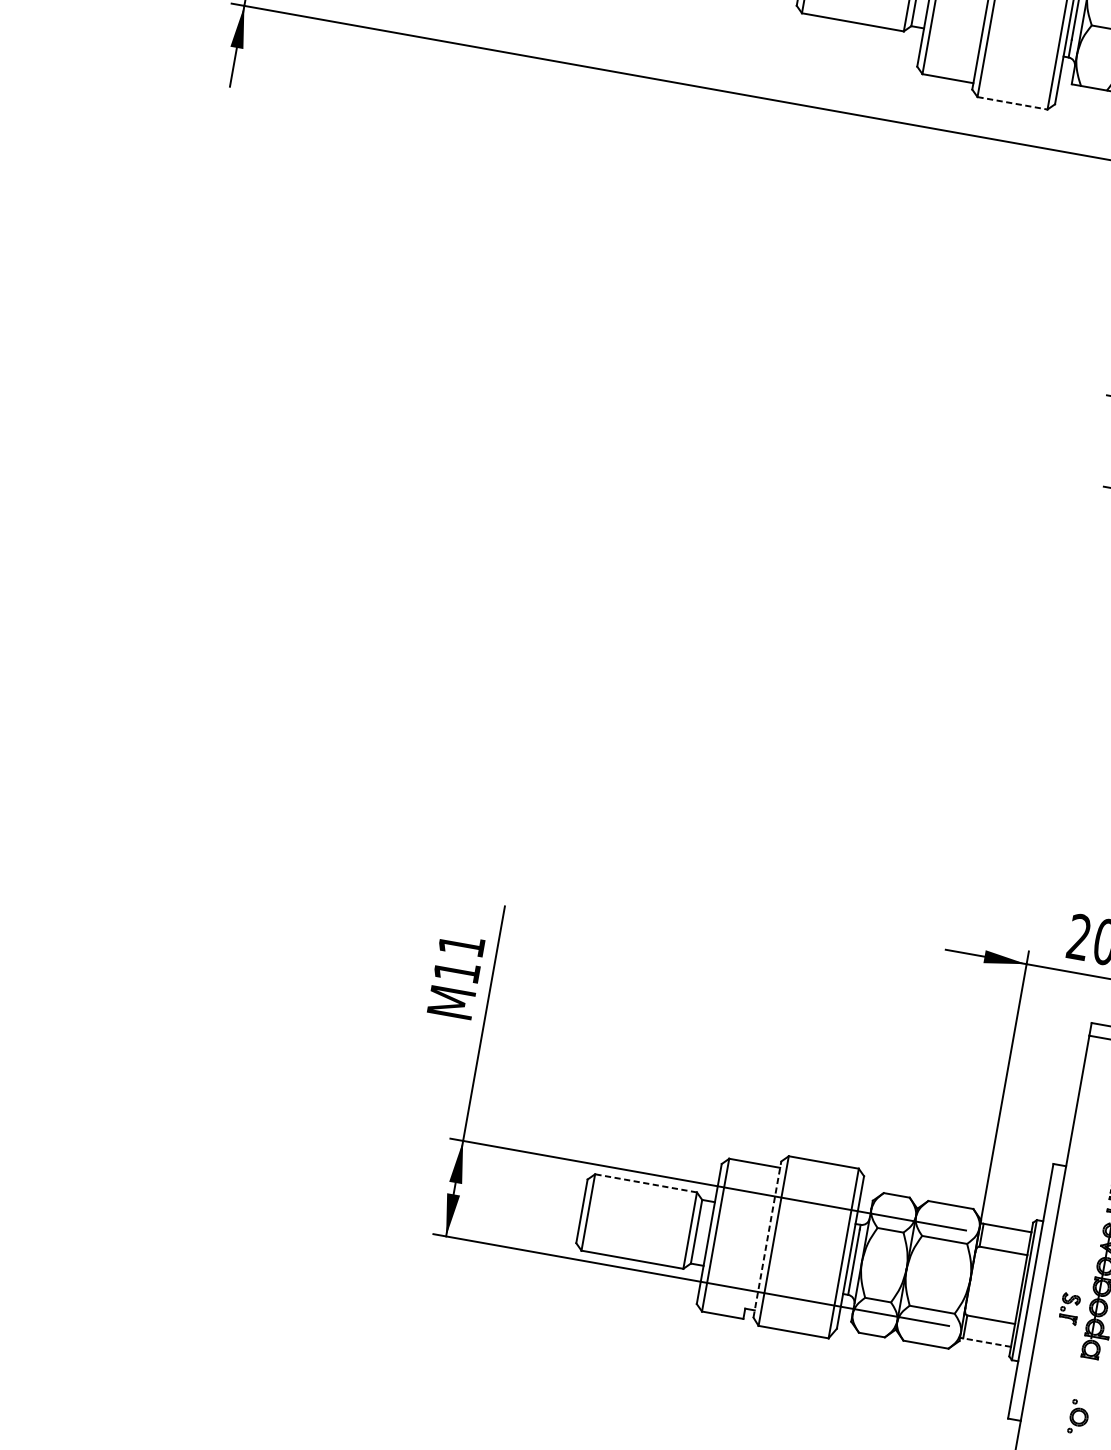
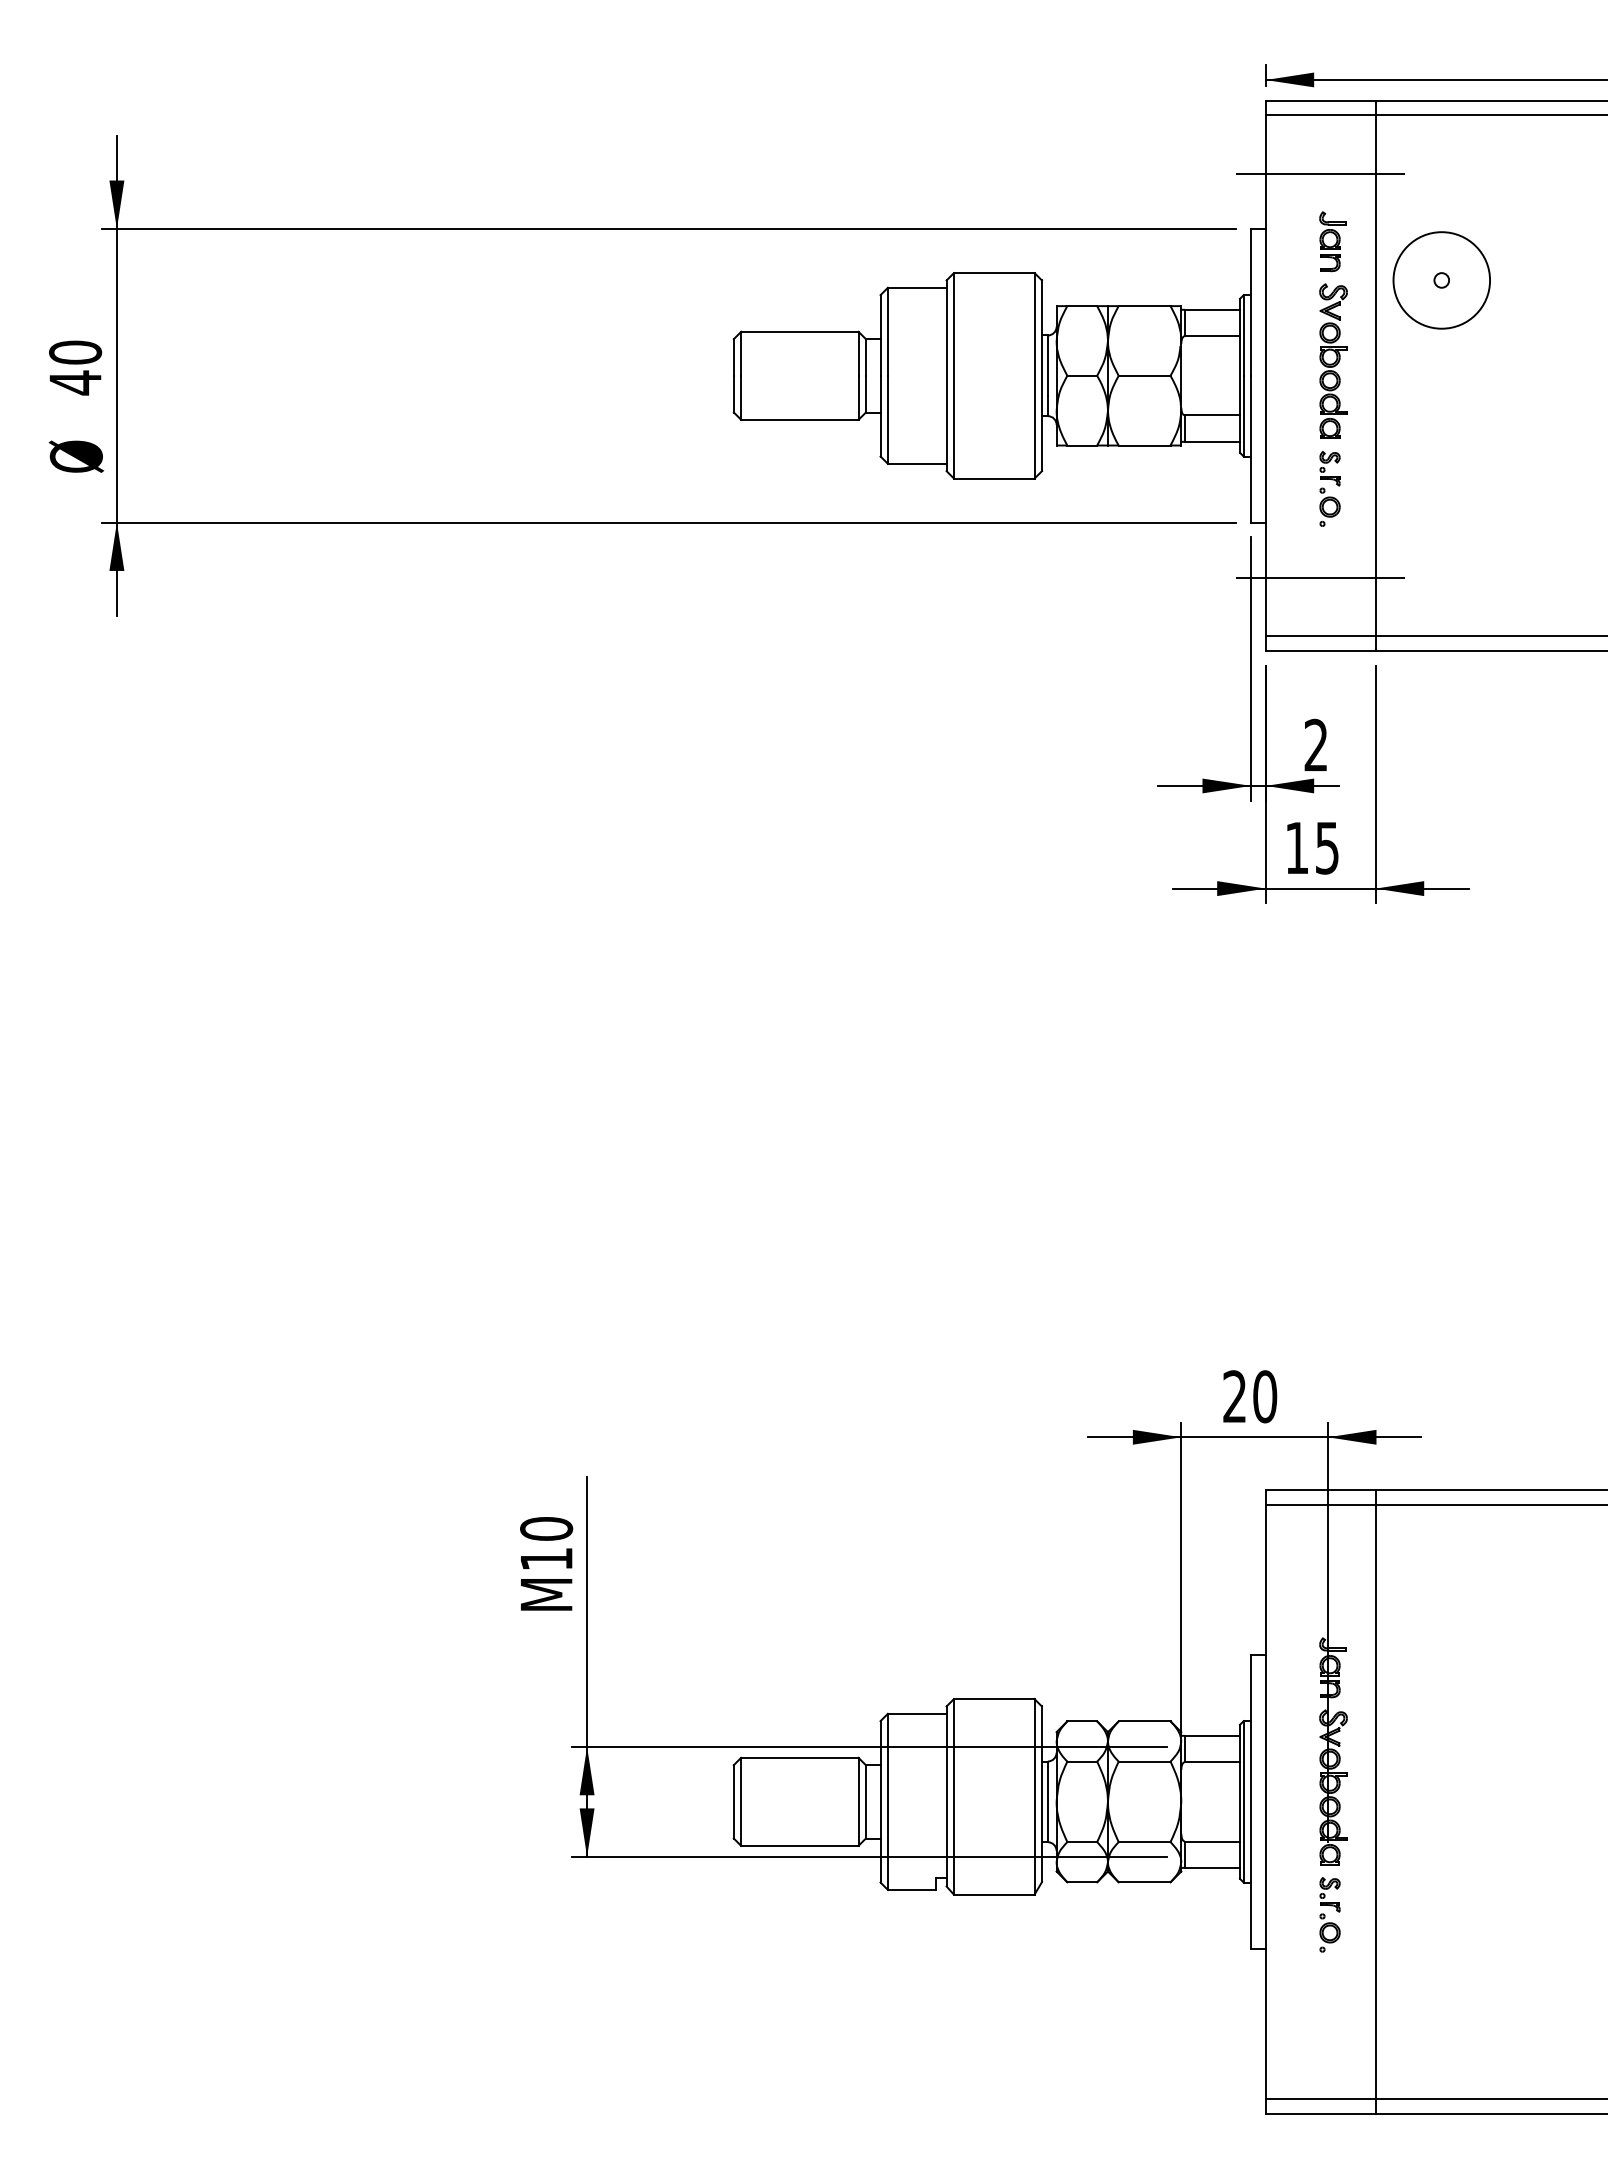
line: (1012, 103) -> (994, 478), dashed -> solid
text: (461, 945) -> (546, 1528), M11 -> M10
line: (645, 1183) -> (799, 1757), dashed -> solid
line: (767, 1239) -> (946, 1796), dashed -> solid
part: (1069, 1308) -> (1329, 1894), moved
line: (987, 1342) -> (1212, 1867), dashed -> solid

